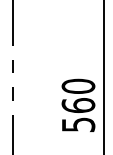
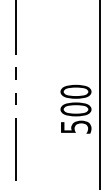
text: (77, 105) -> (75, 109), 560 -> 500

